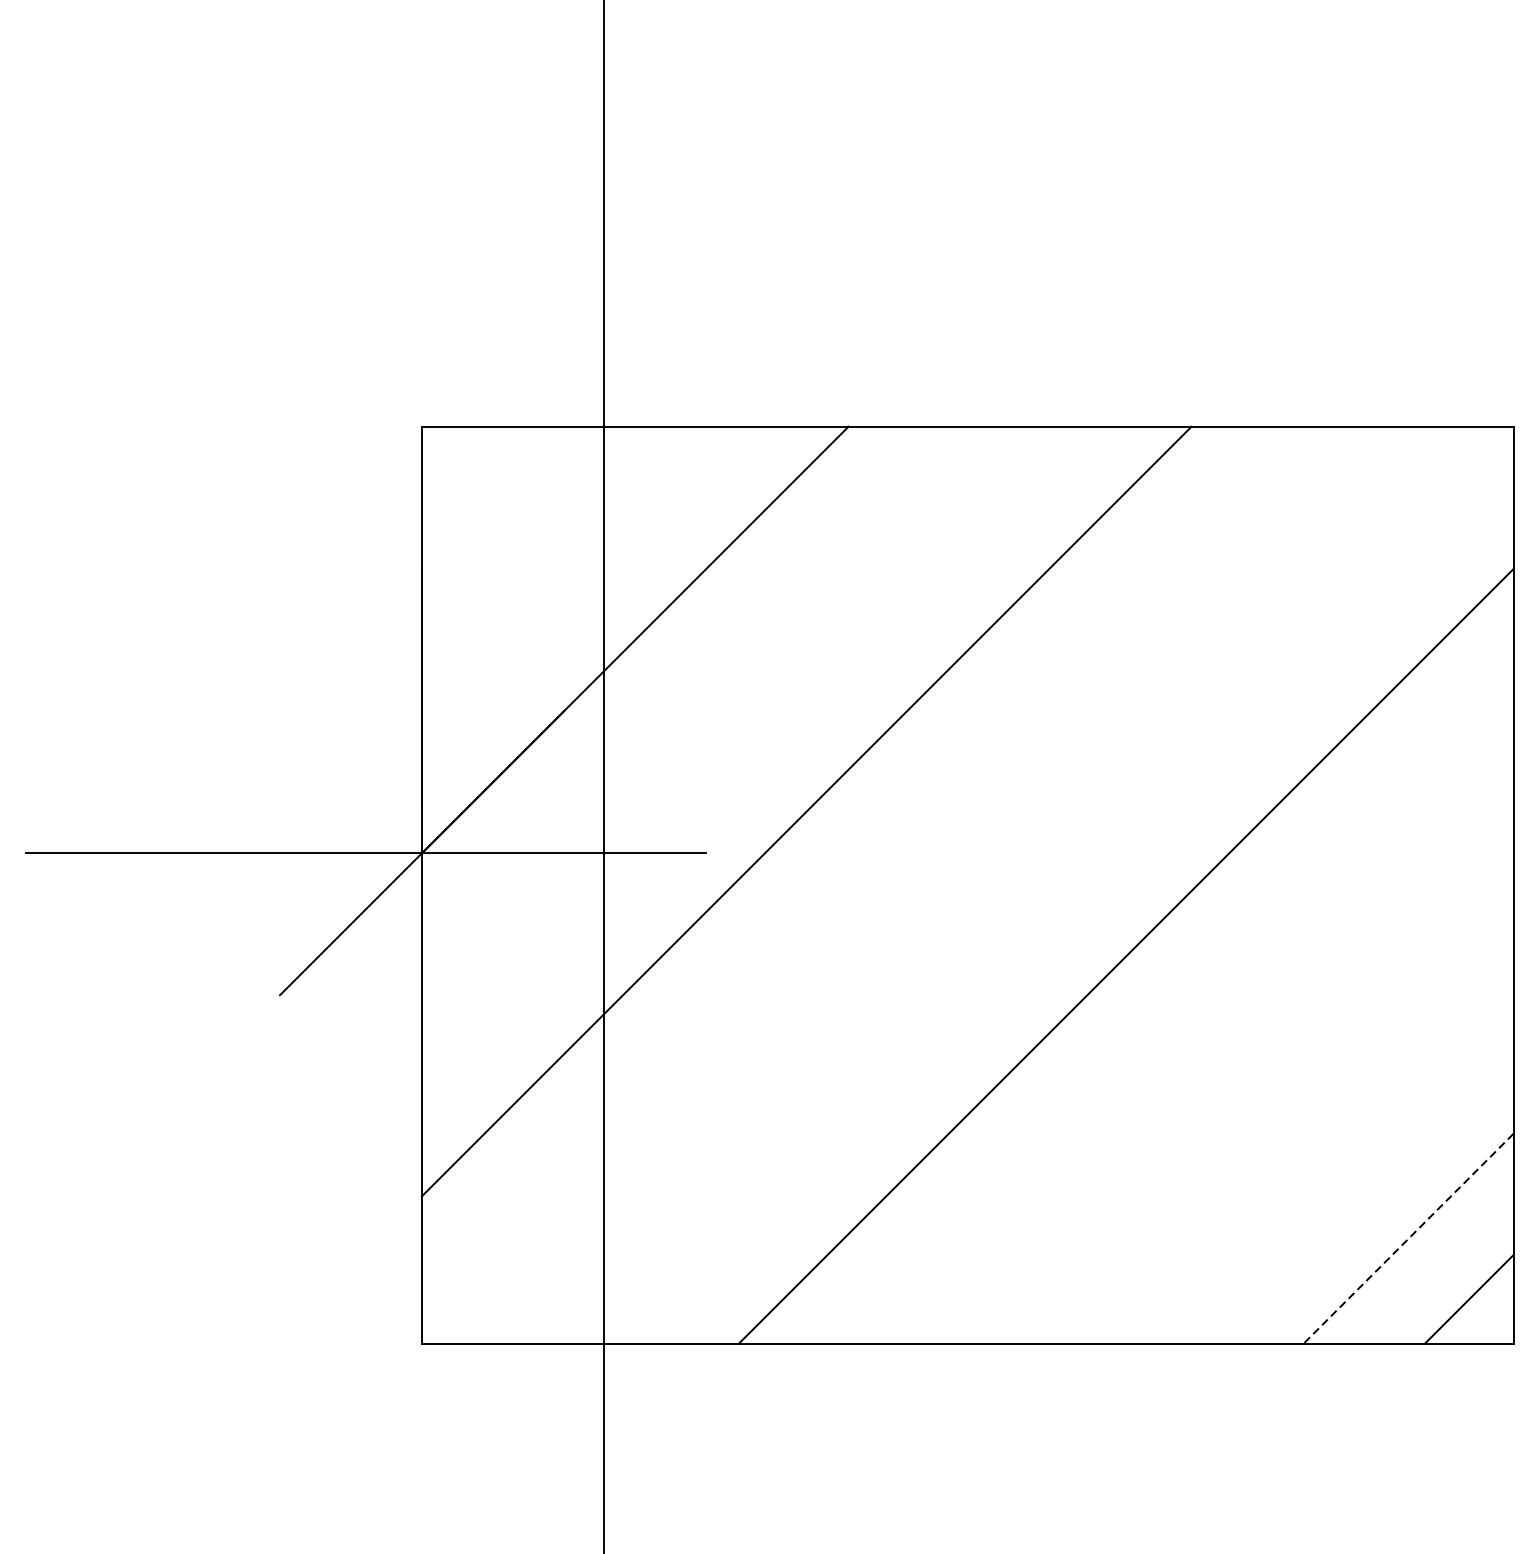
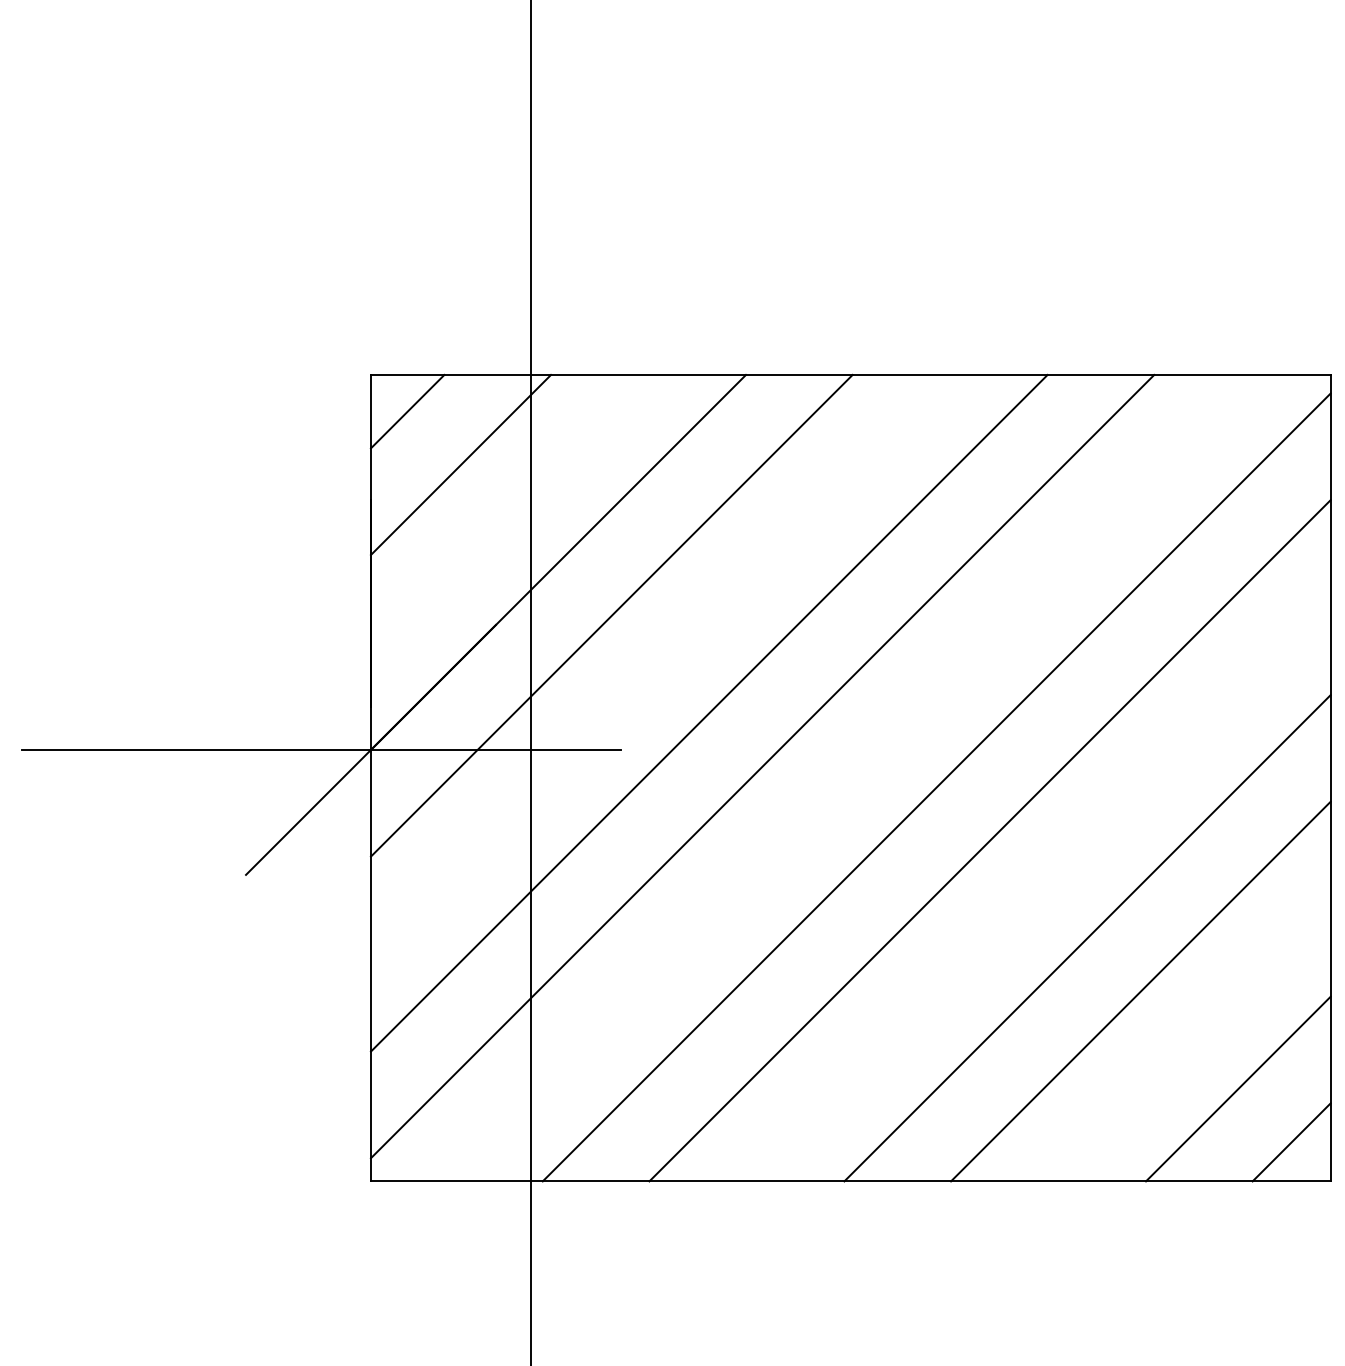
line: (463, 468) -> (407, 411), added
line: (523, 528) -> (460, 464), added
line: (695, 700) -> (611, 615), added
line: (867, 871) -> (762, 766), added
line: (1065, 895) -> (936, 787), added
line: (1236, 1067) -> (1087, 938), added
line: (1297, 1127) -> (1140, 991), added
line: (1408, 1239) -> (1238, 1089), dashed -> solid

